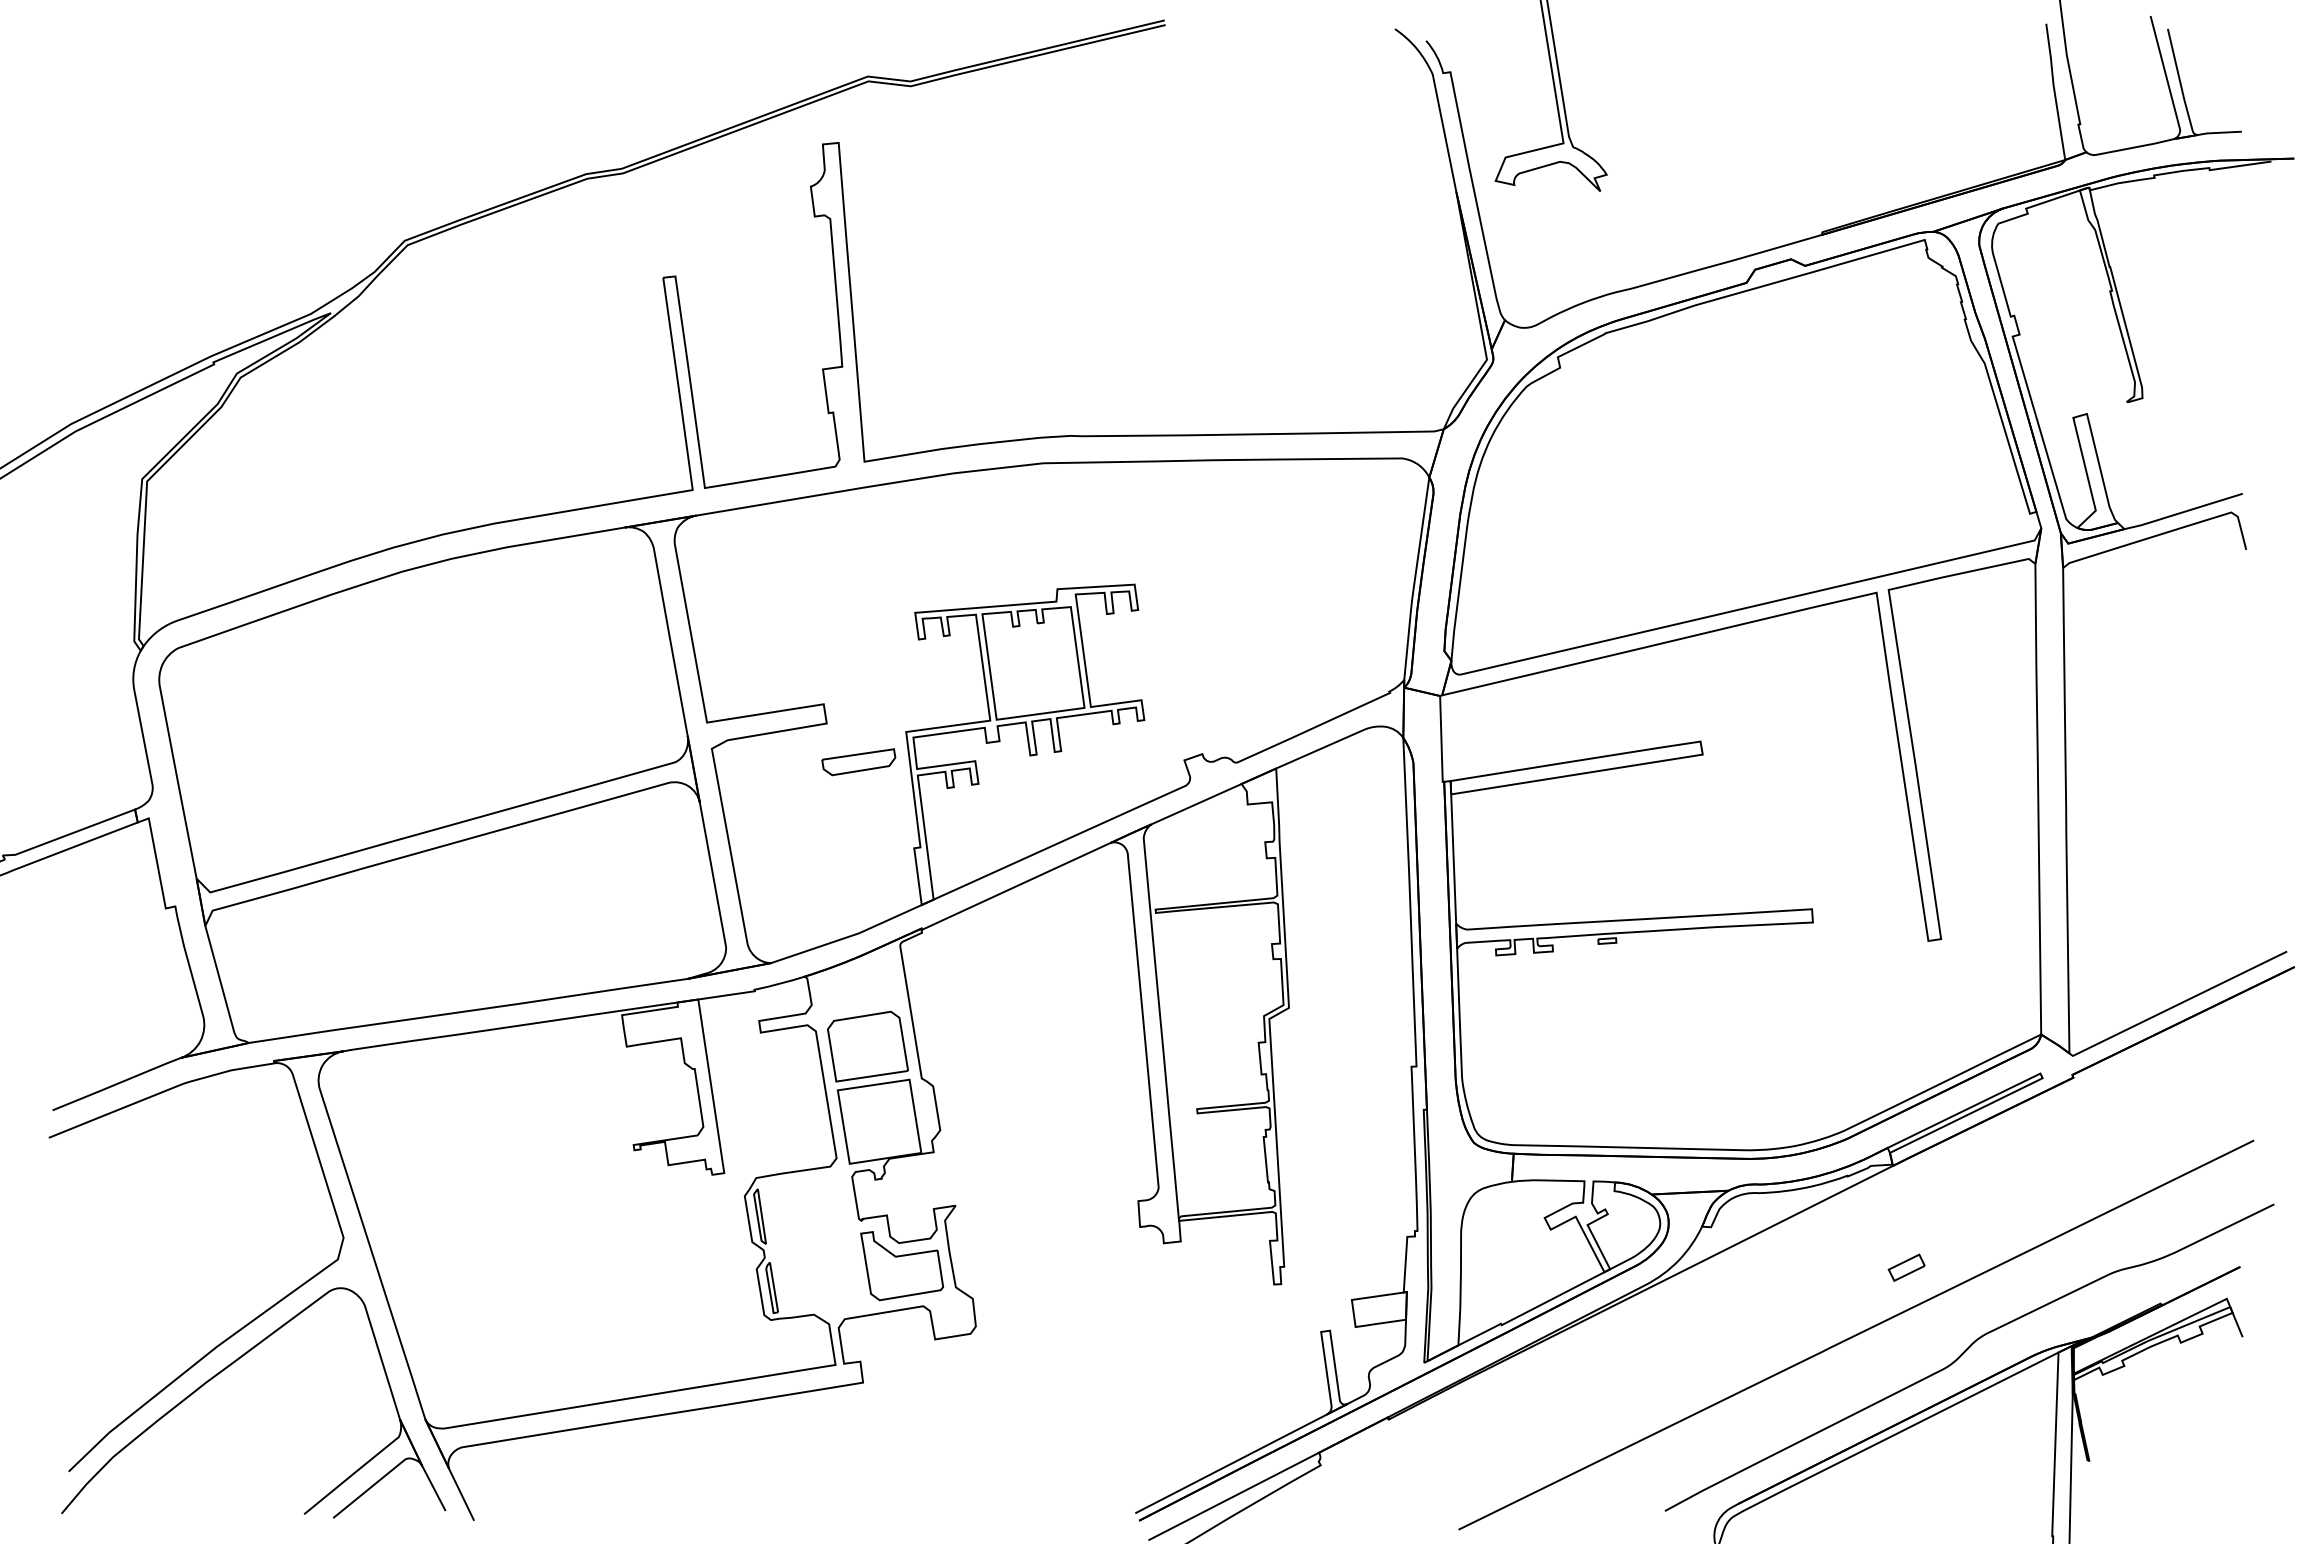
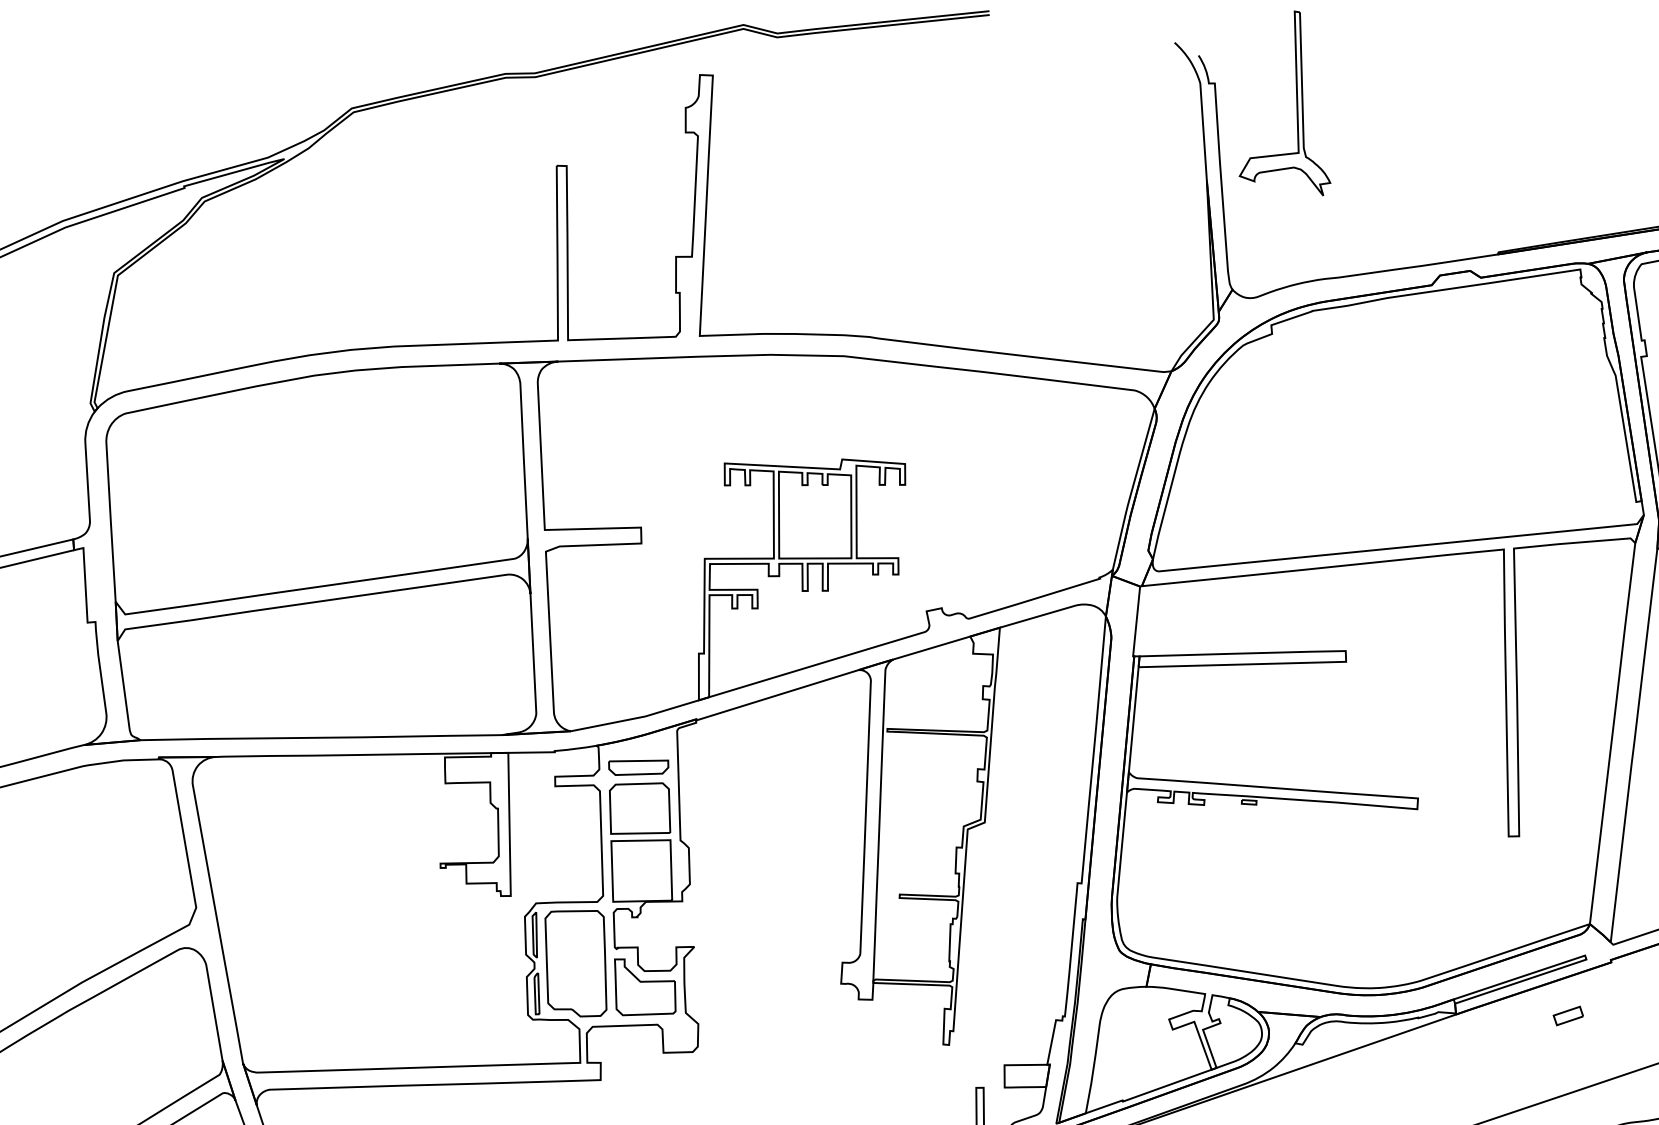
part: (858, 762) -> (638, 767), moved
part: (814, 1242) -> (576, 961), added
part: (1906, 1267) -> (1568, 1015), moved

